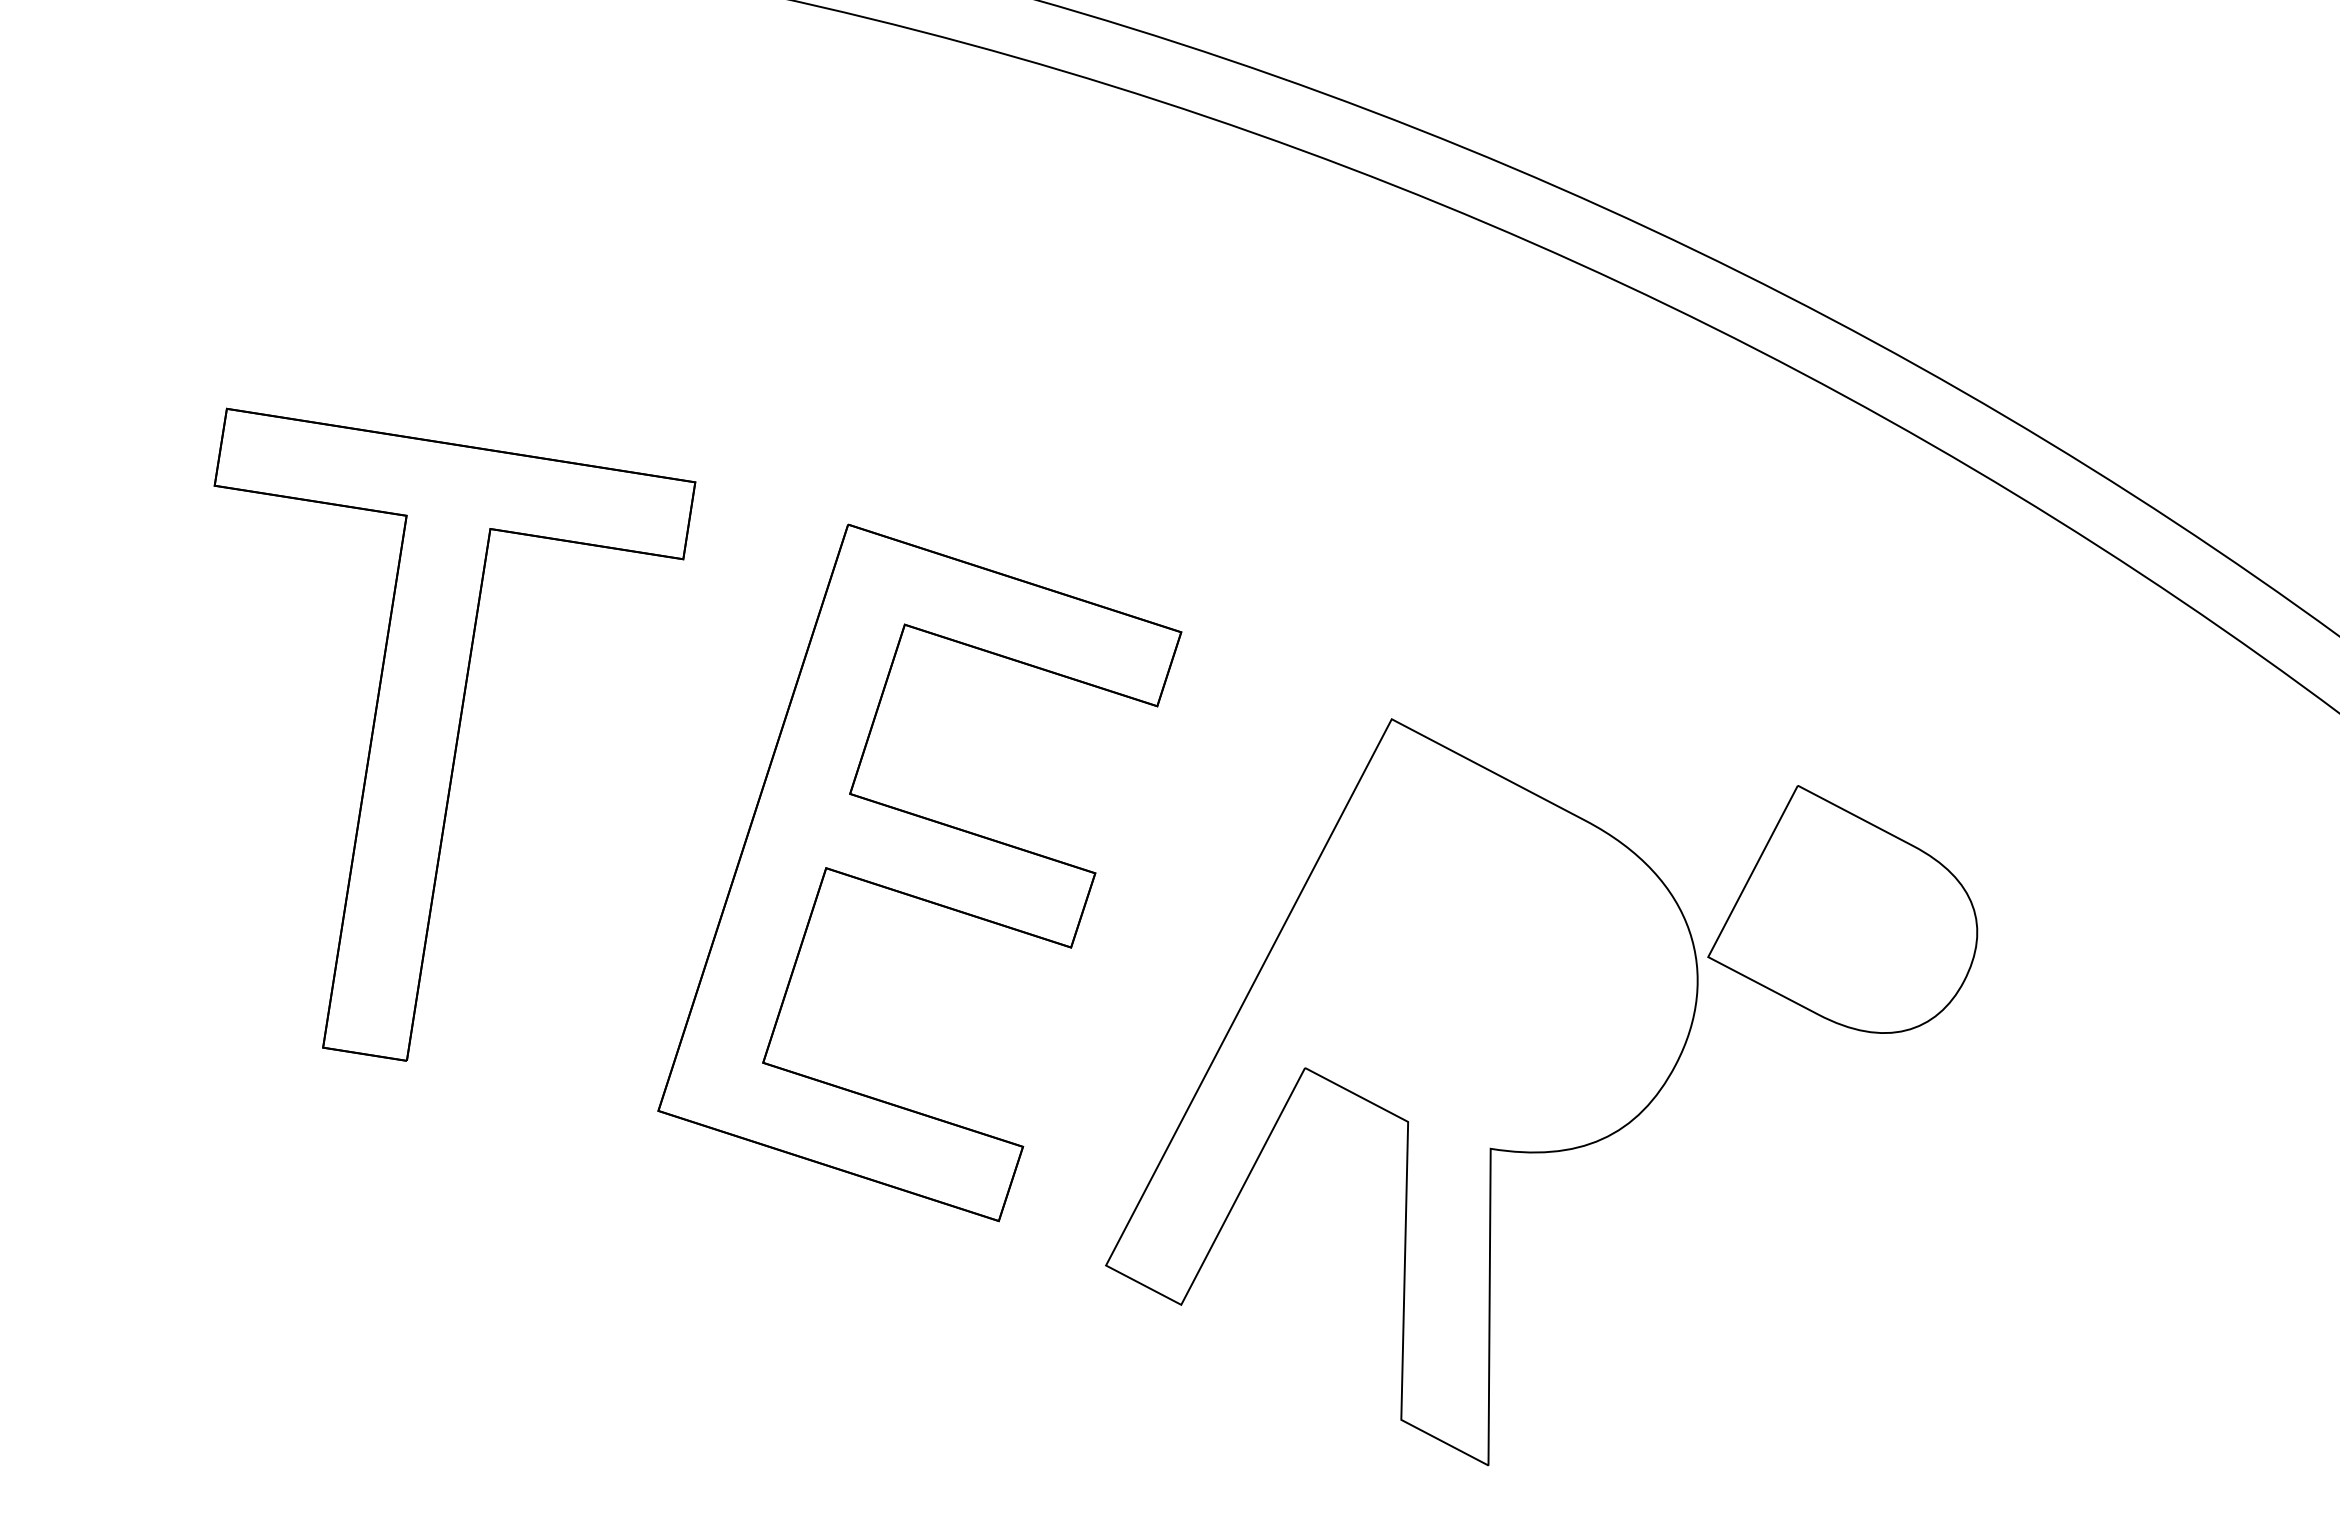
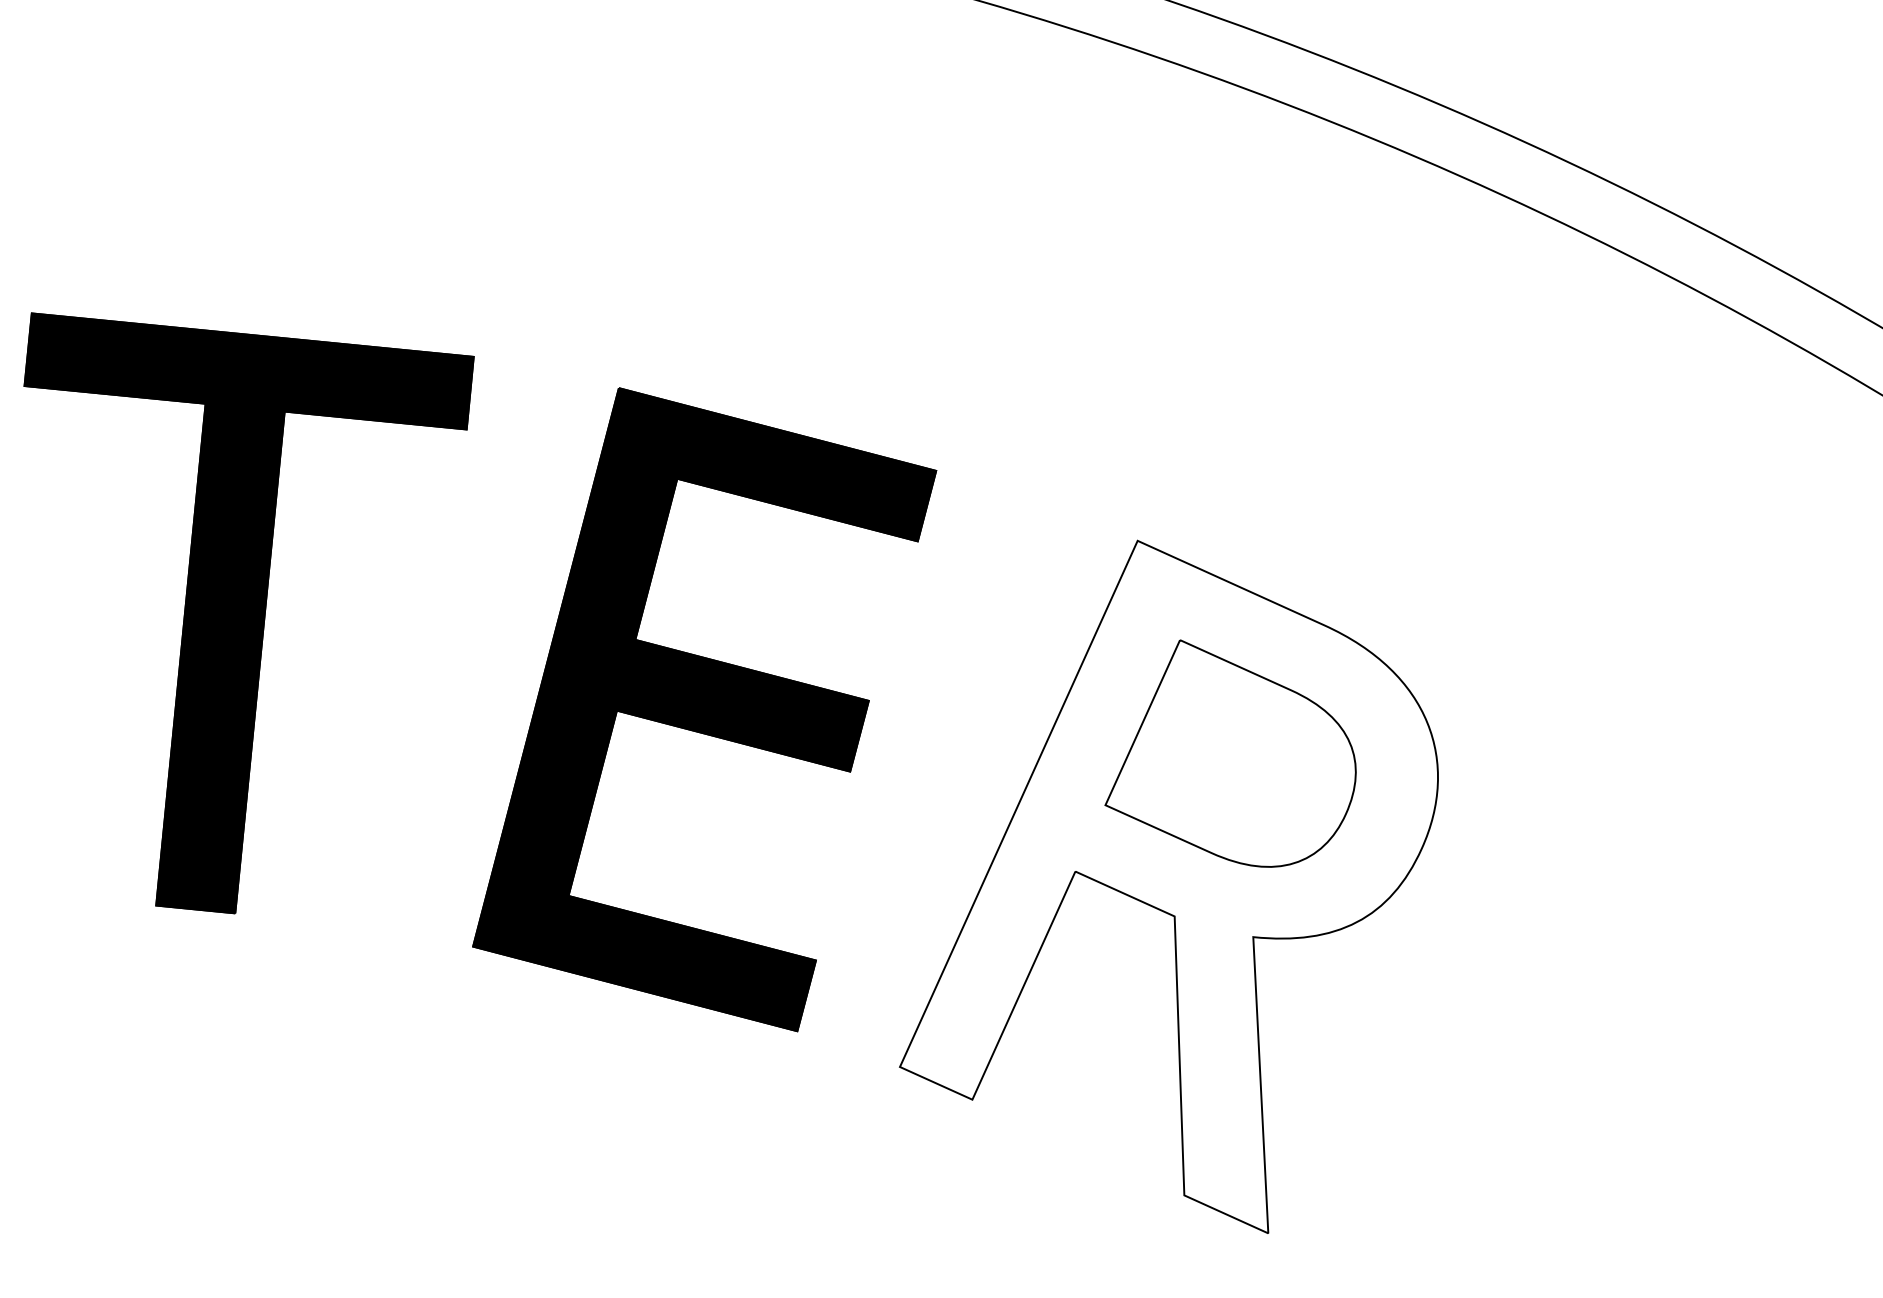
fill: (454, 734) -> (262, 605), added
fill: (919, 872) -> (704, 709), added
part: (1842, 909) -> (1228, 753), moved

